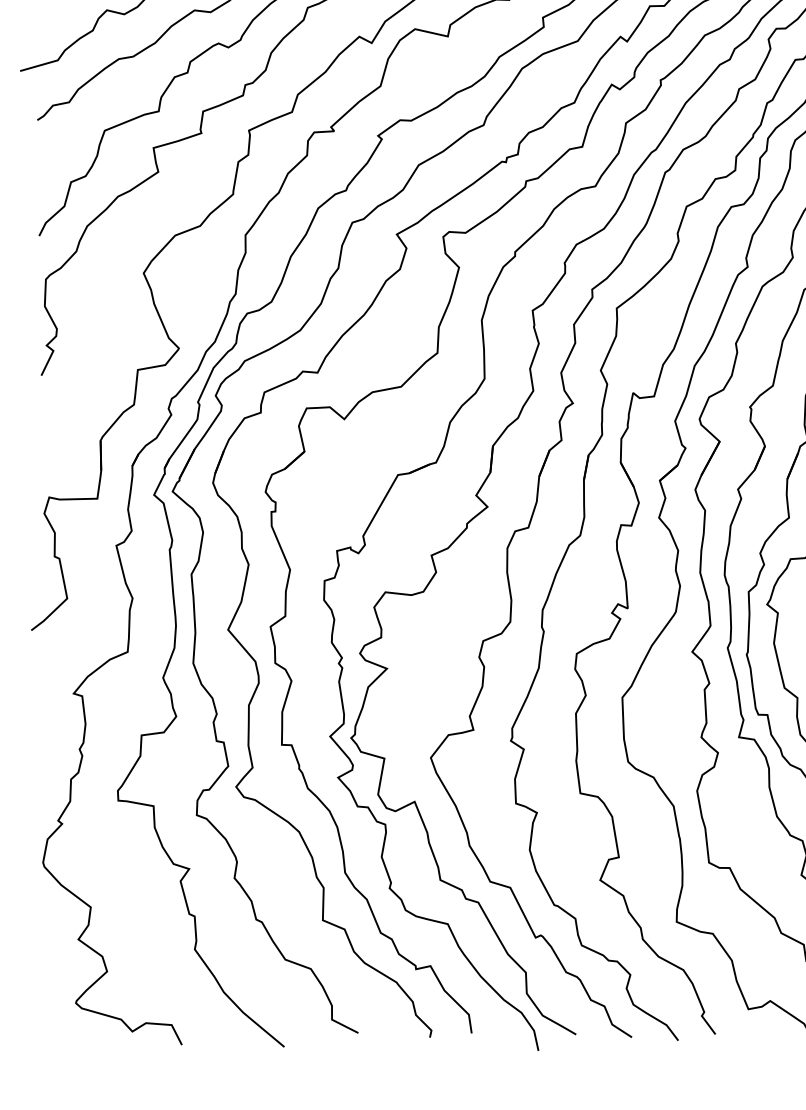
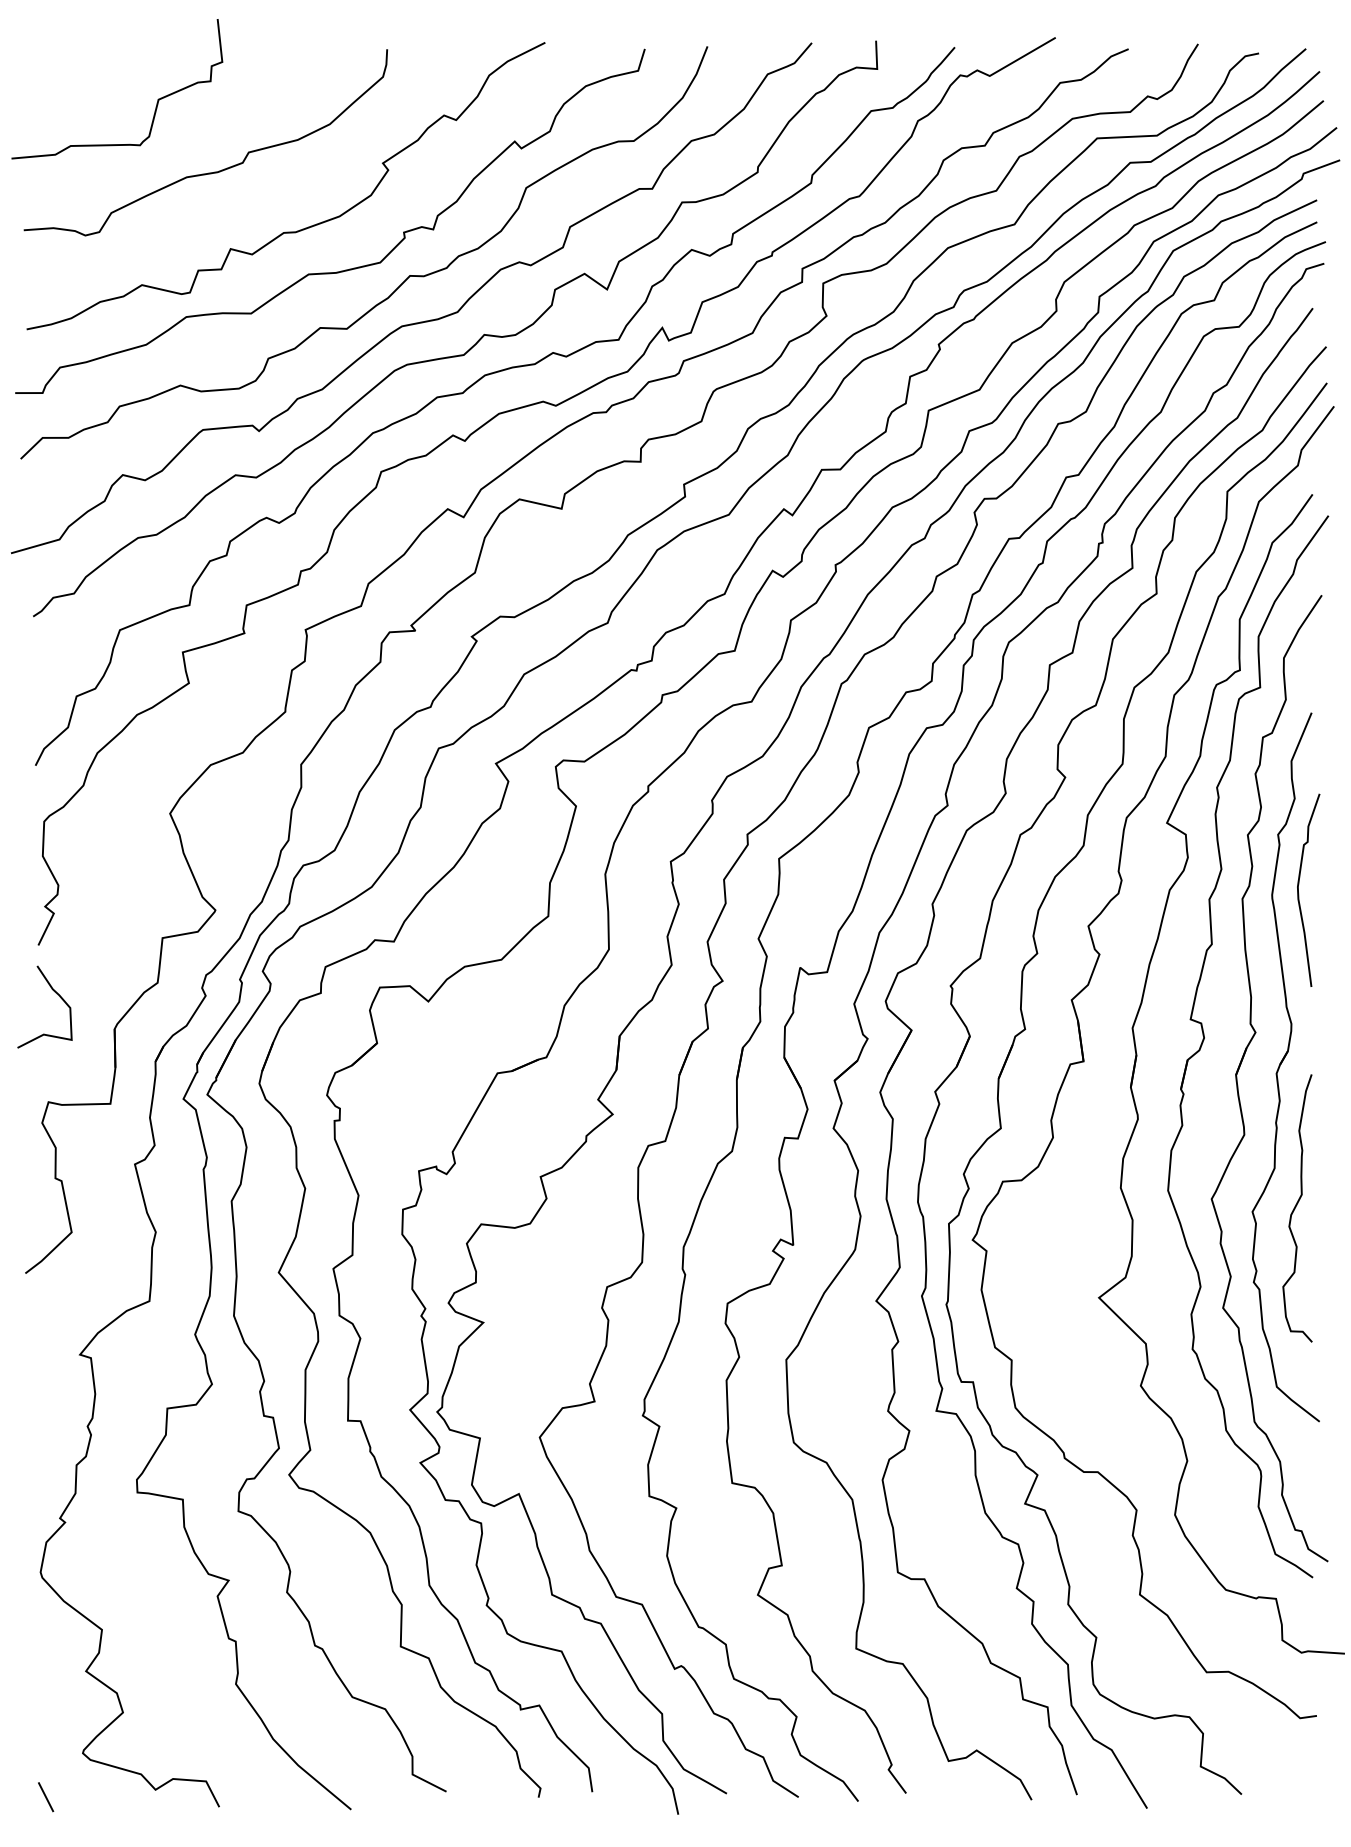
curve: (54, 413) -> (55, 993), added
line: (47, 1037) -> (46, 1797), added

